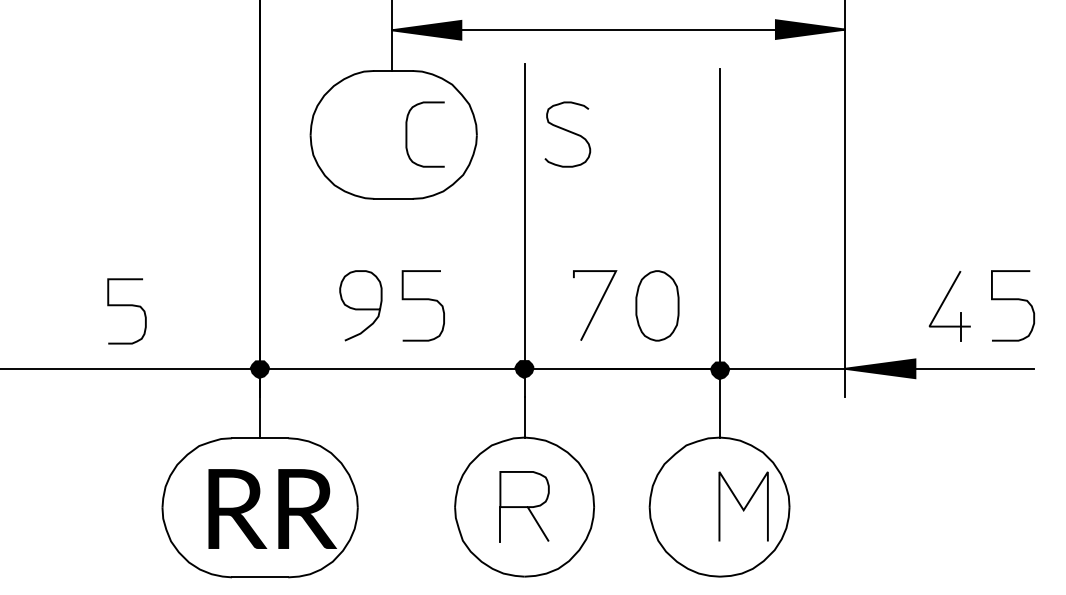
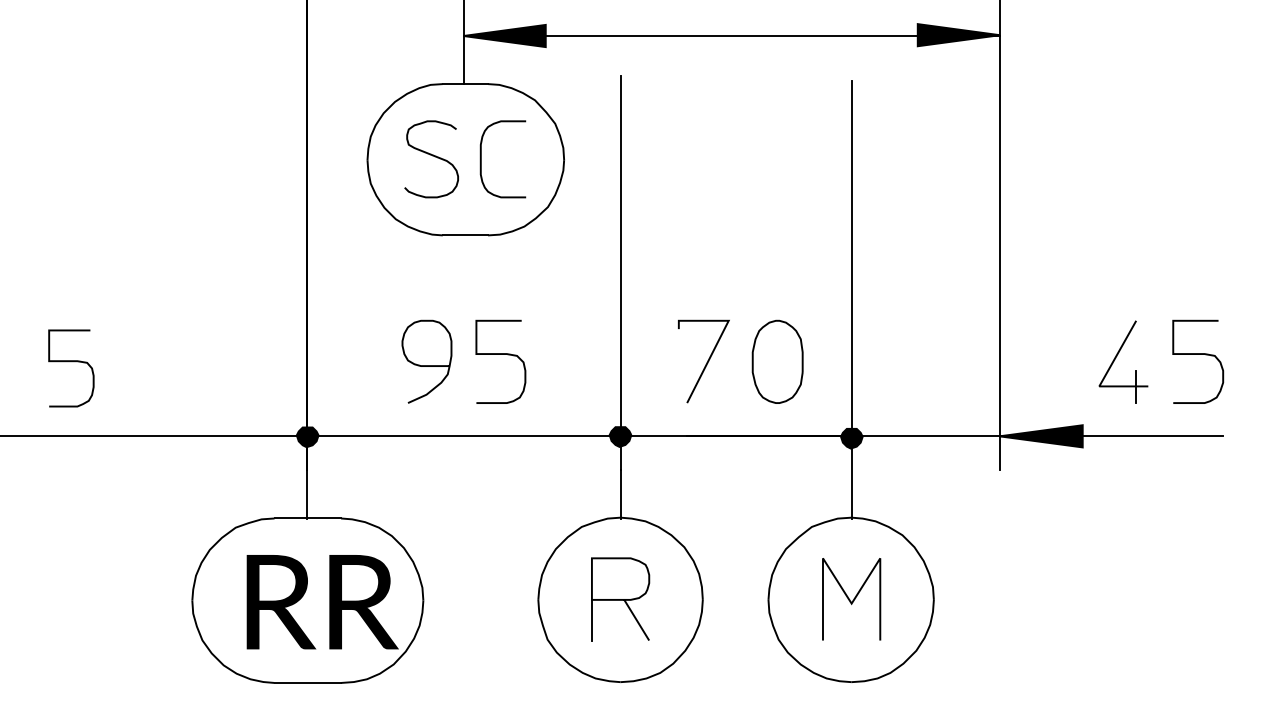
curve: (568, 132) -> (432, 156), moved
curve: (127, 306) -> (71, 362), moved
line: (742, 506) -> (850, 599), moved

